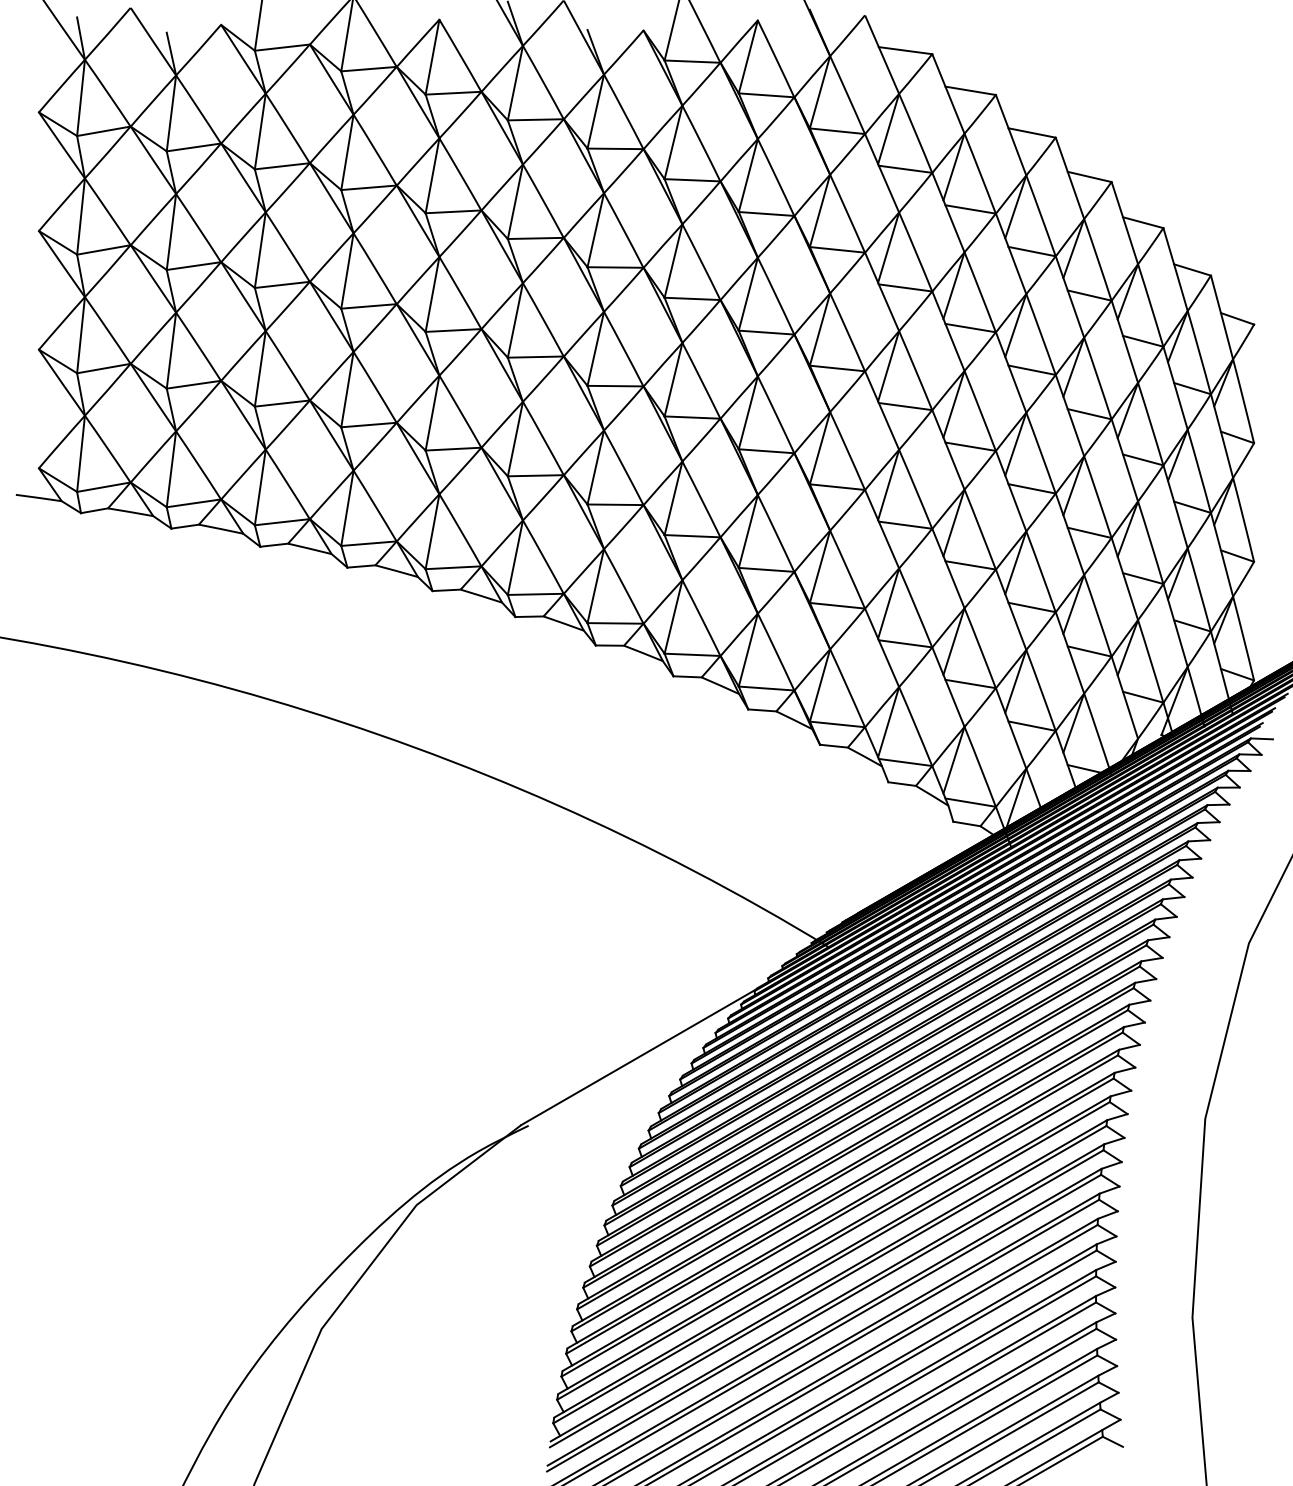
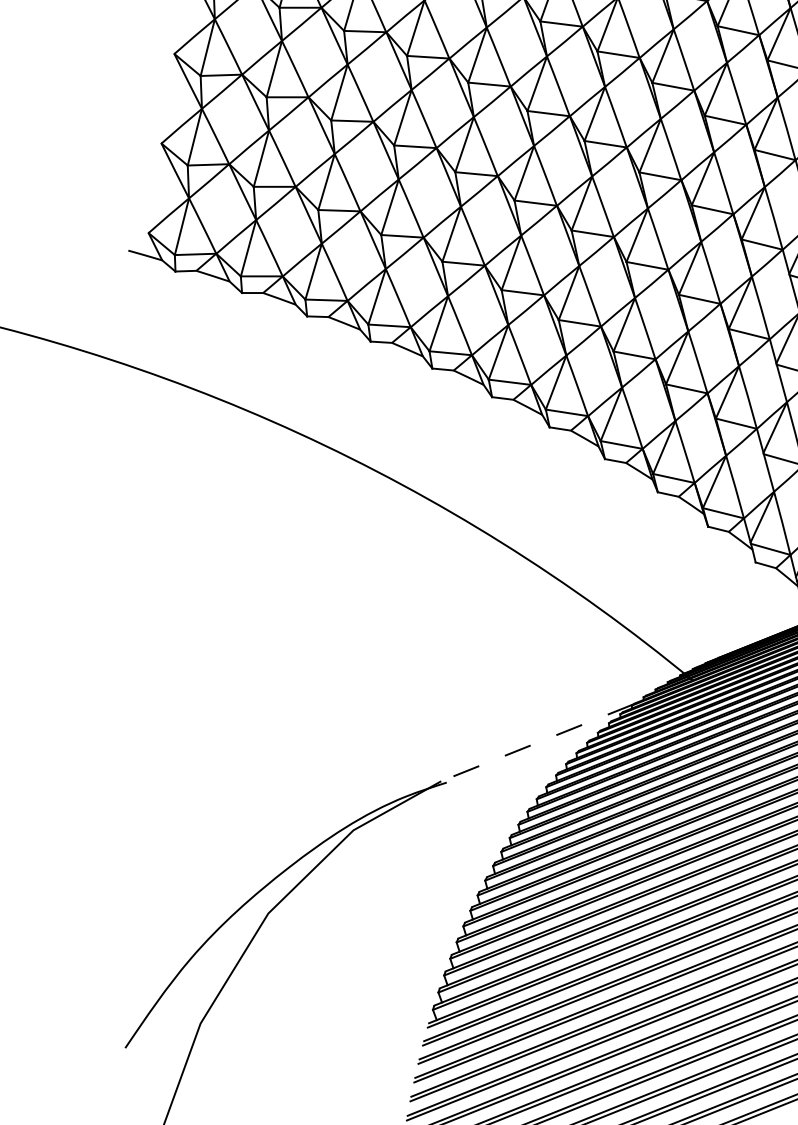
line: (638, 1057) -> (537, 743), solid -> dashed

